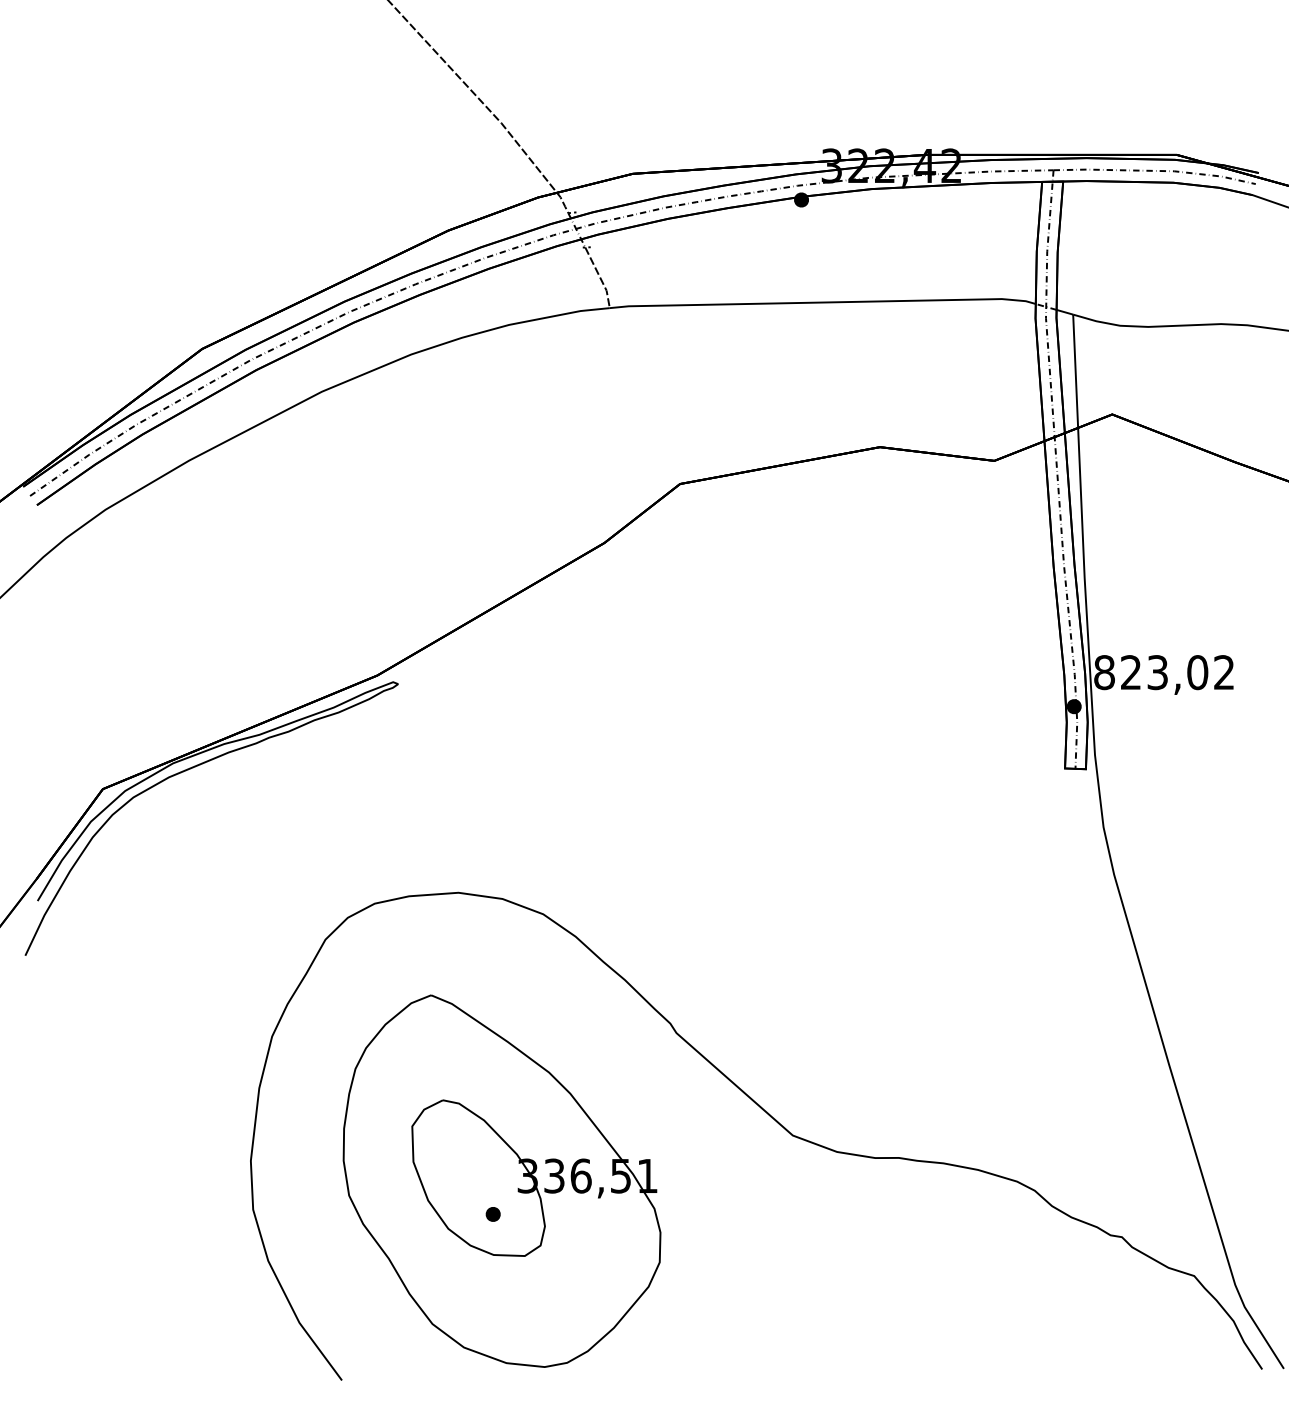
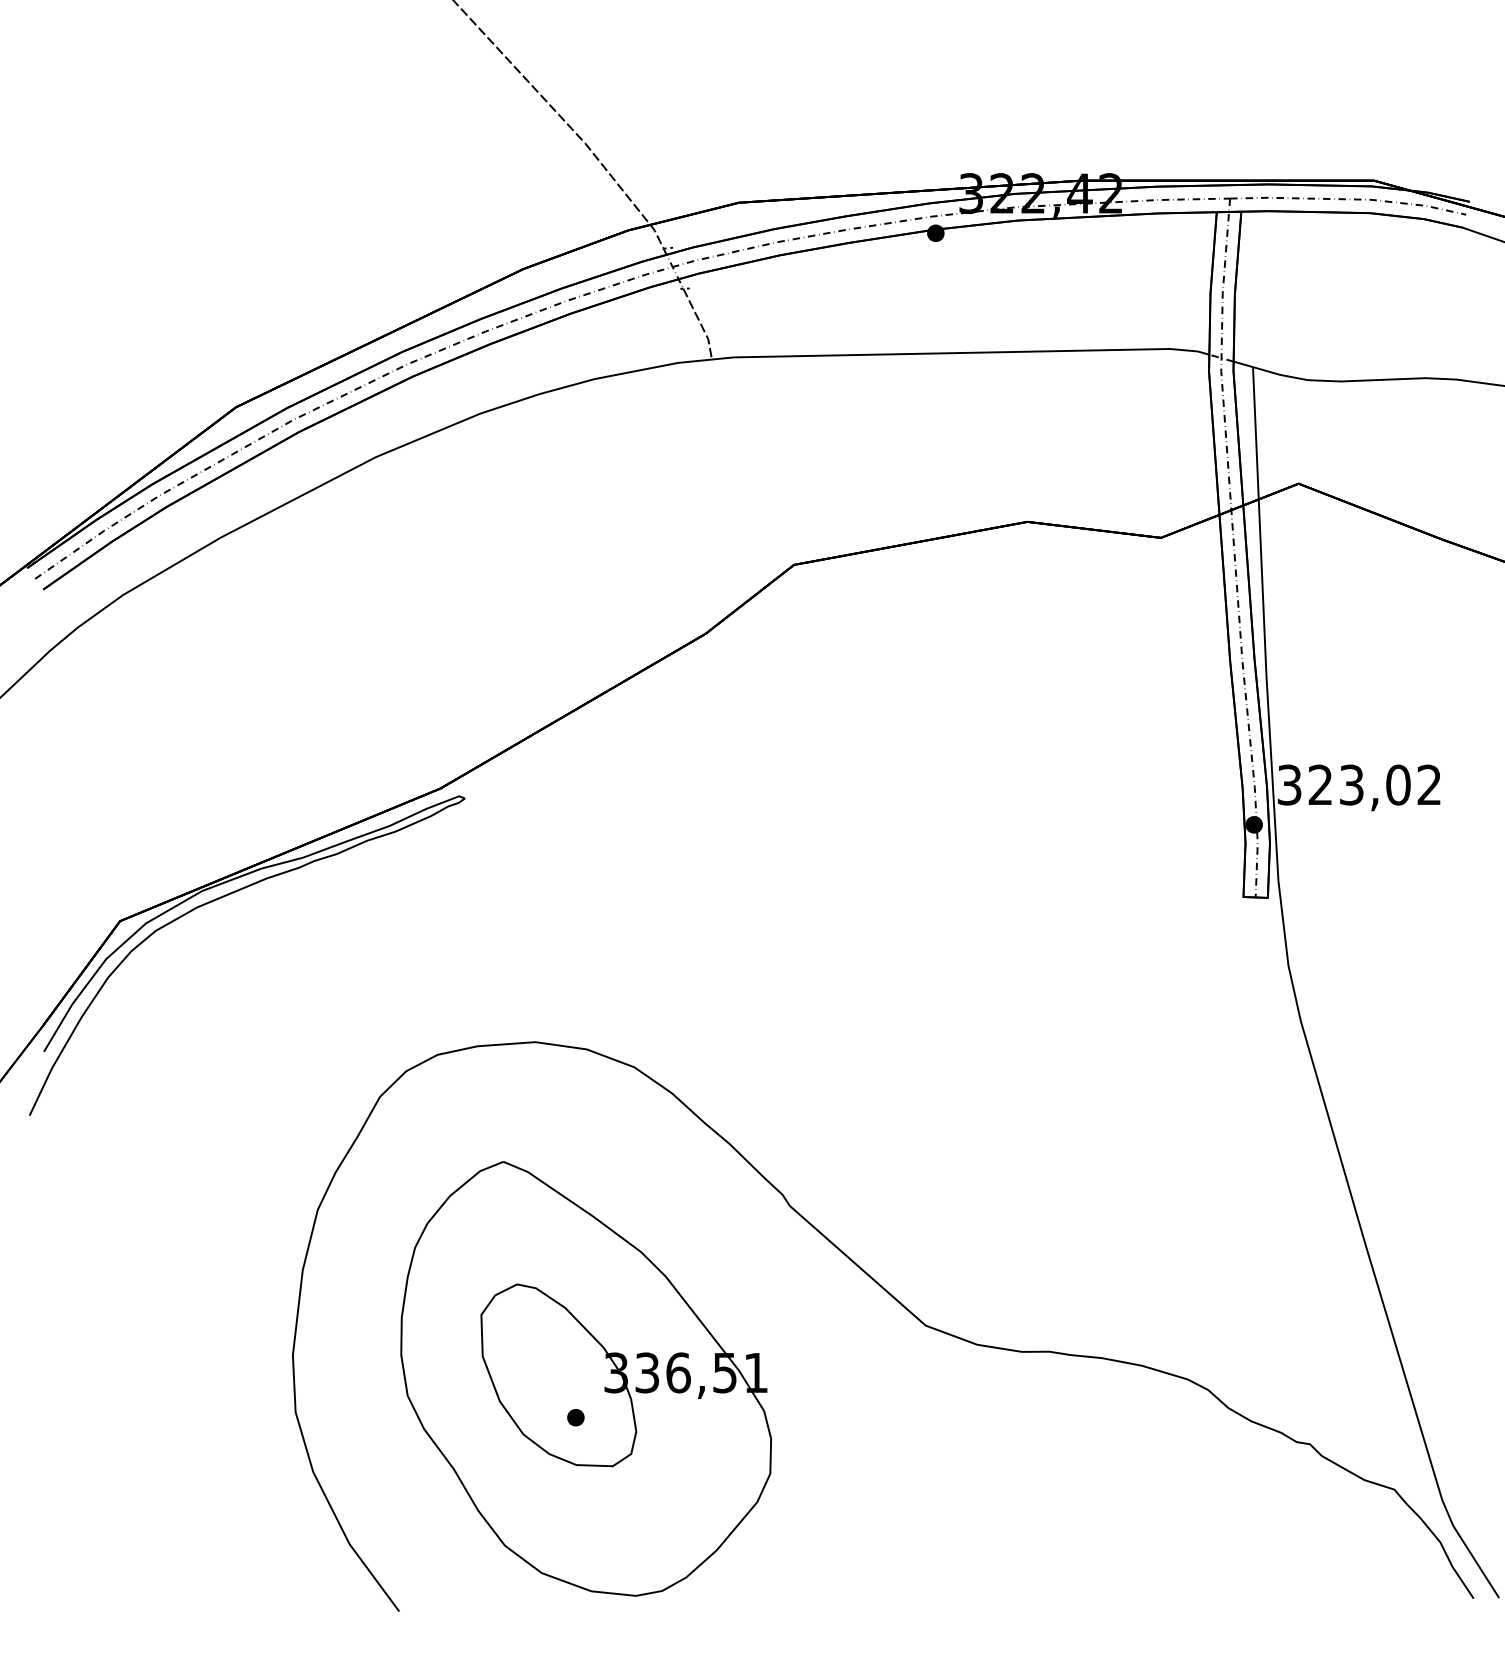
text: (1104, 672) -> (1289, 784), 823,02 -> 323,02

